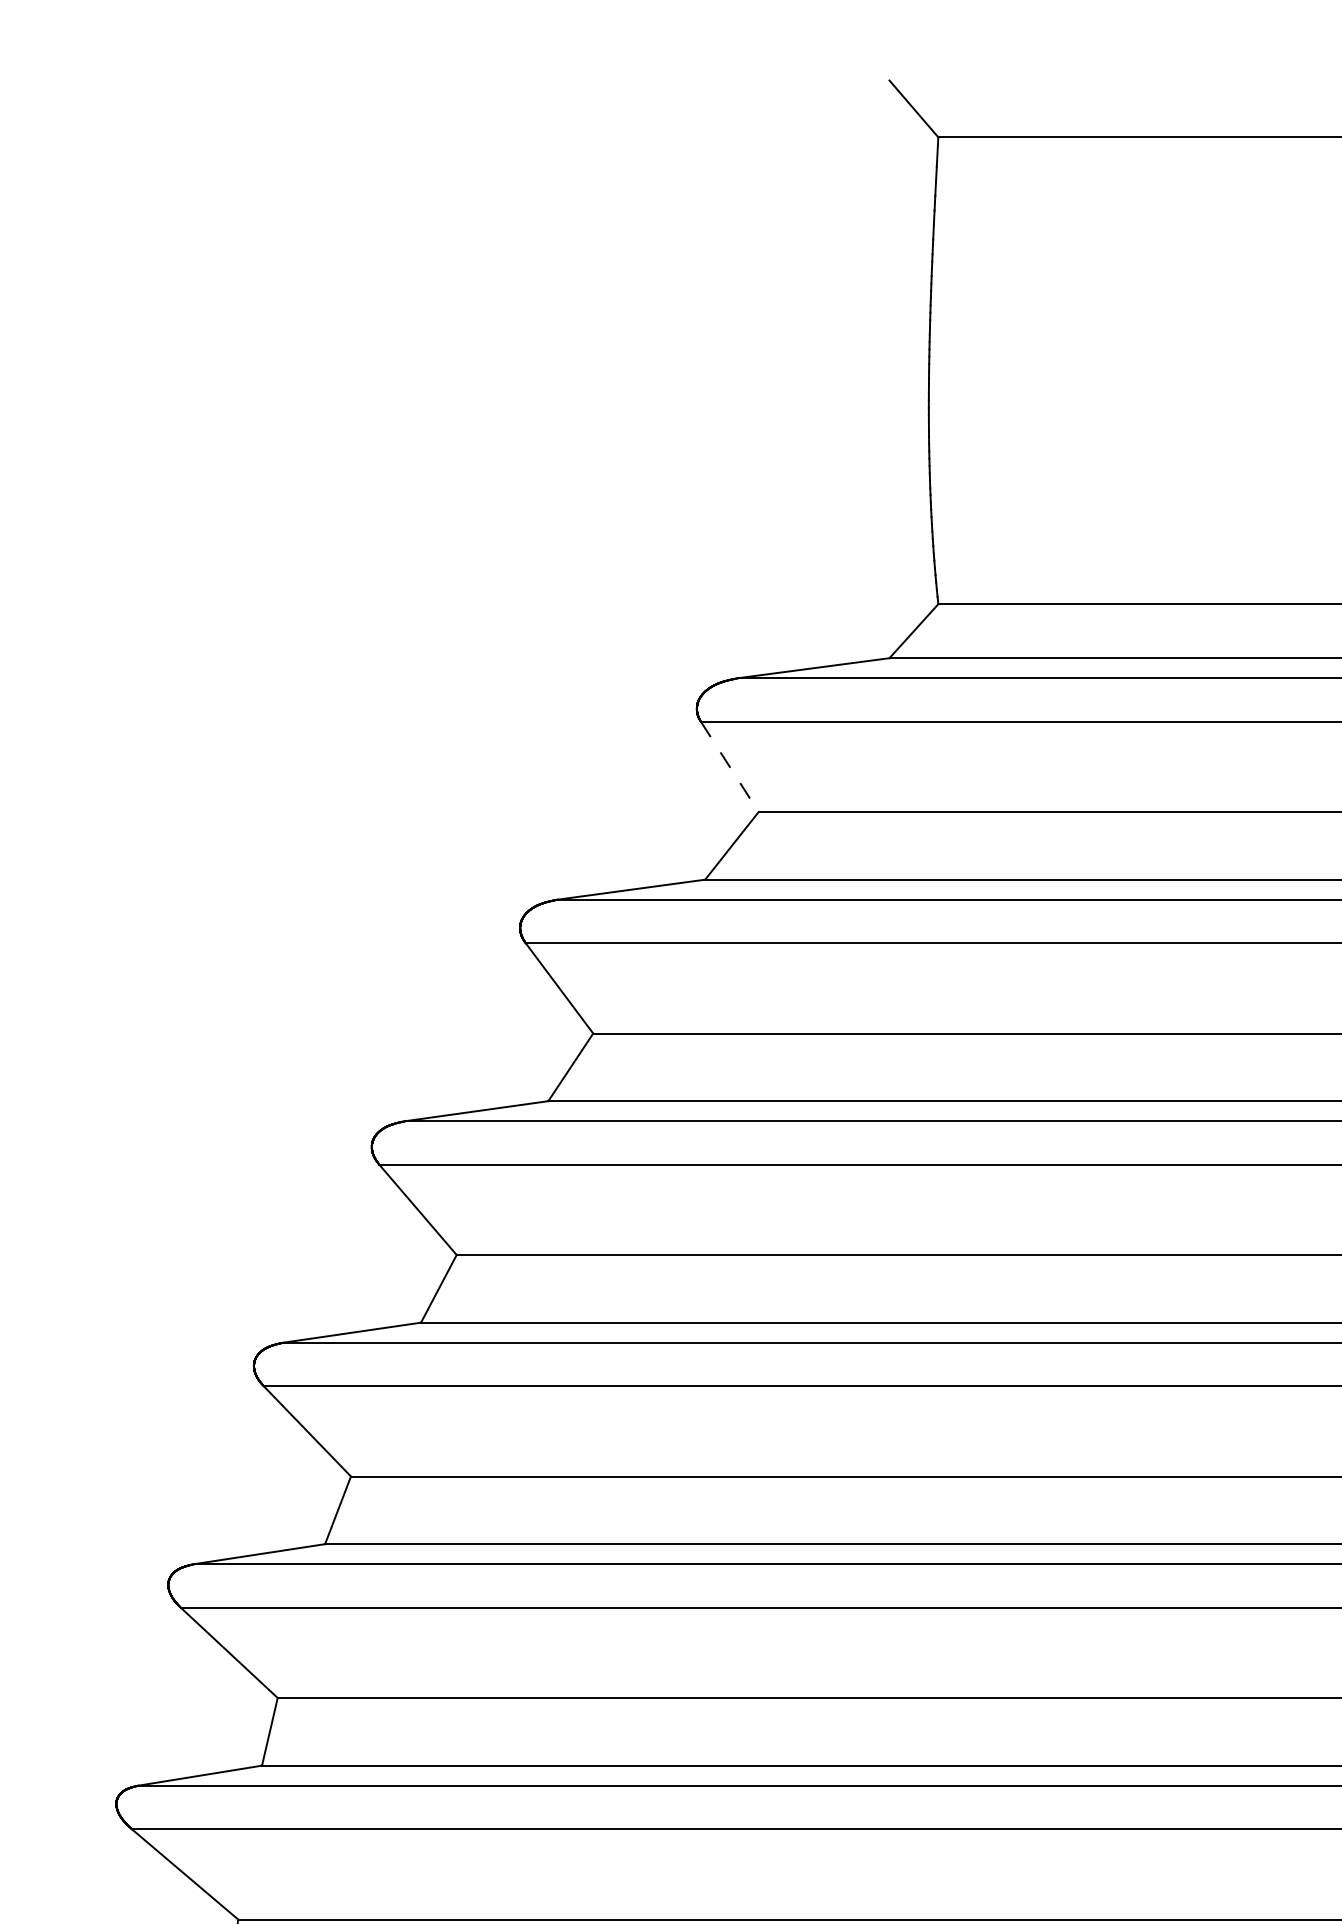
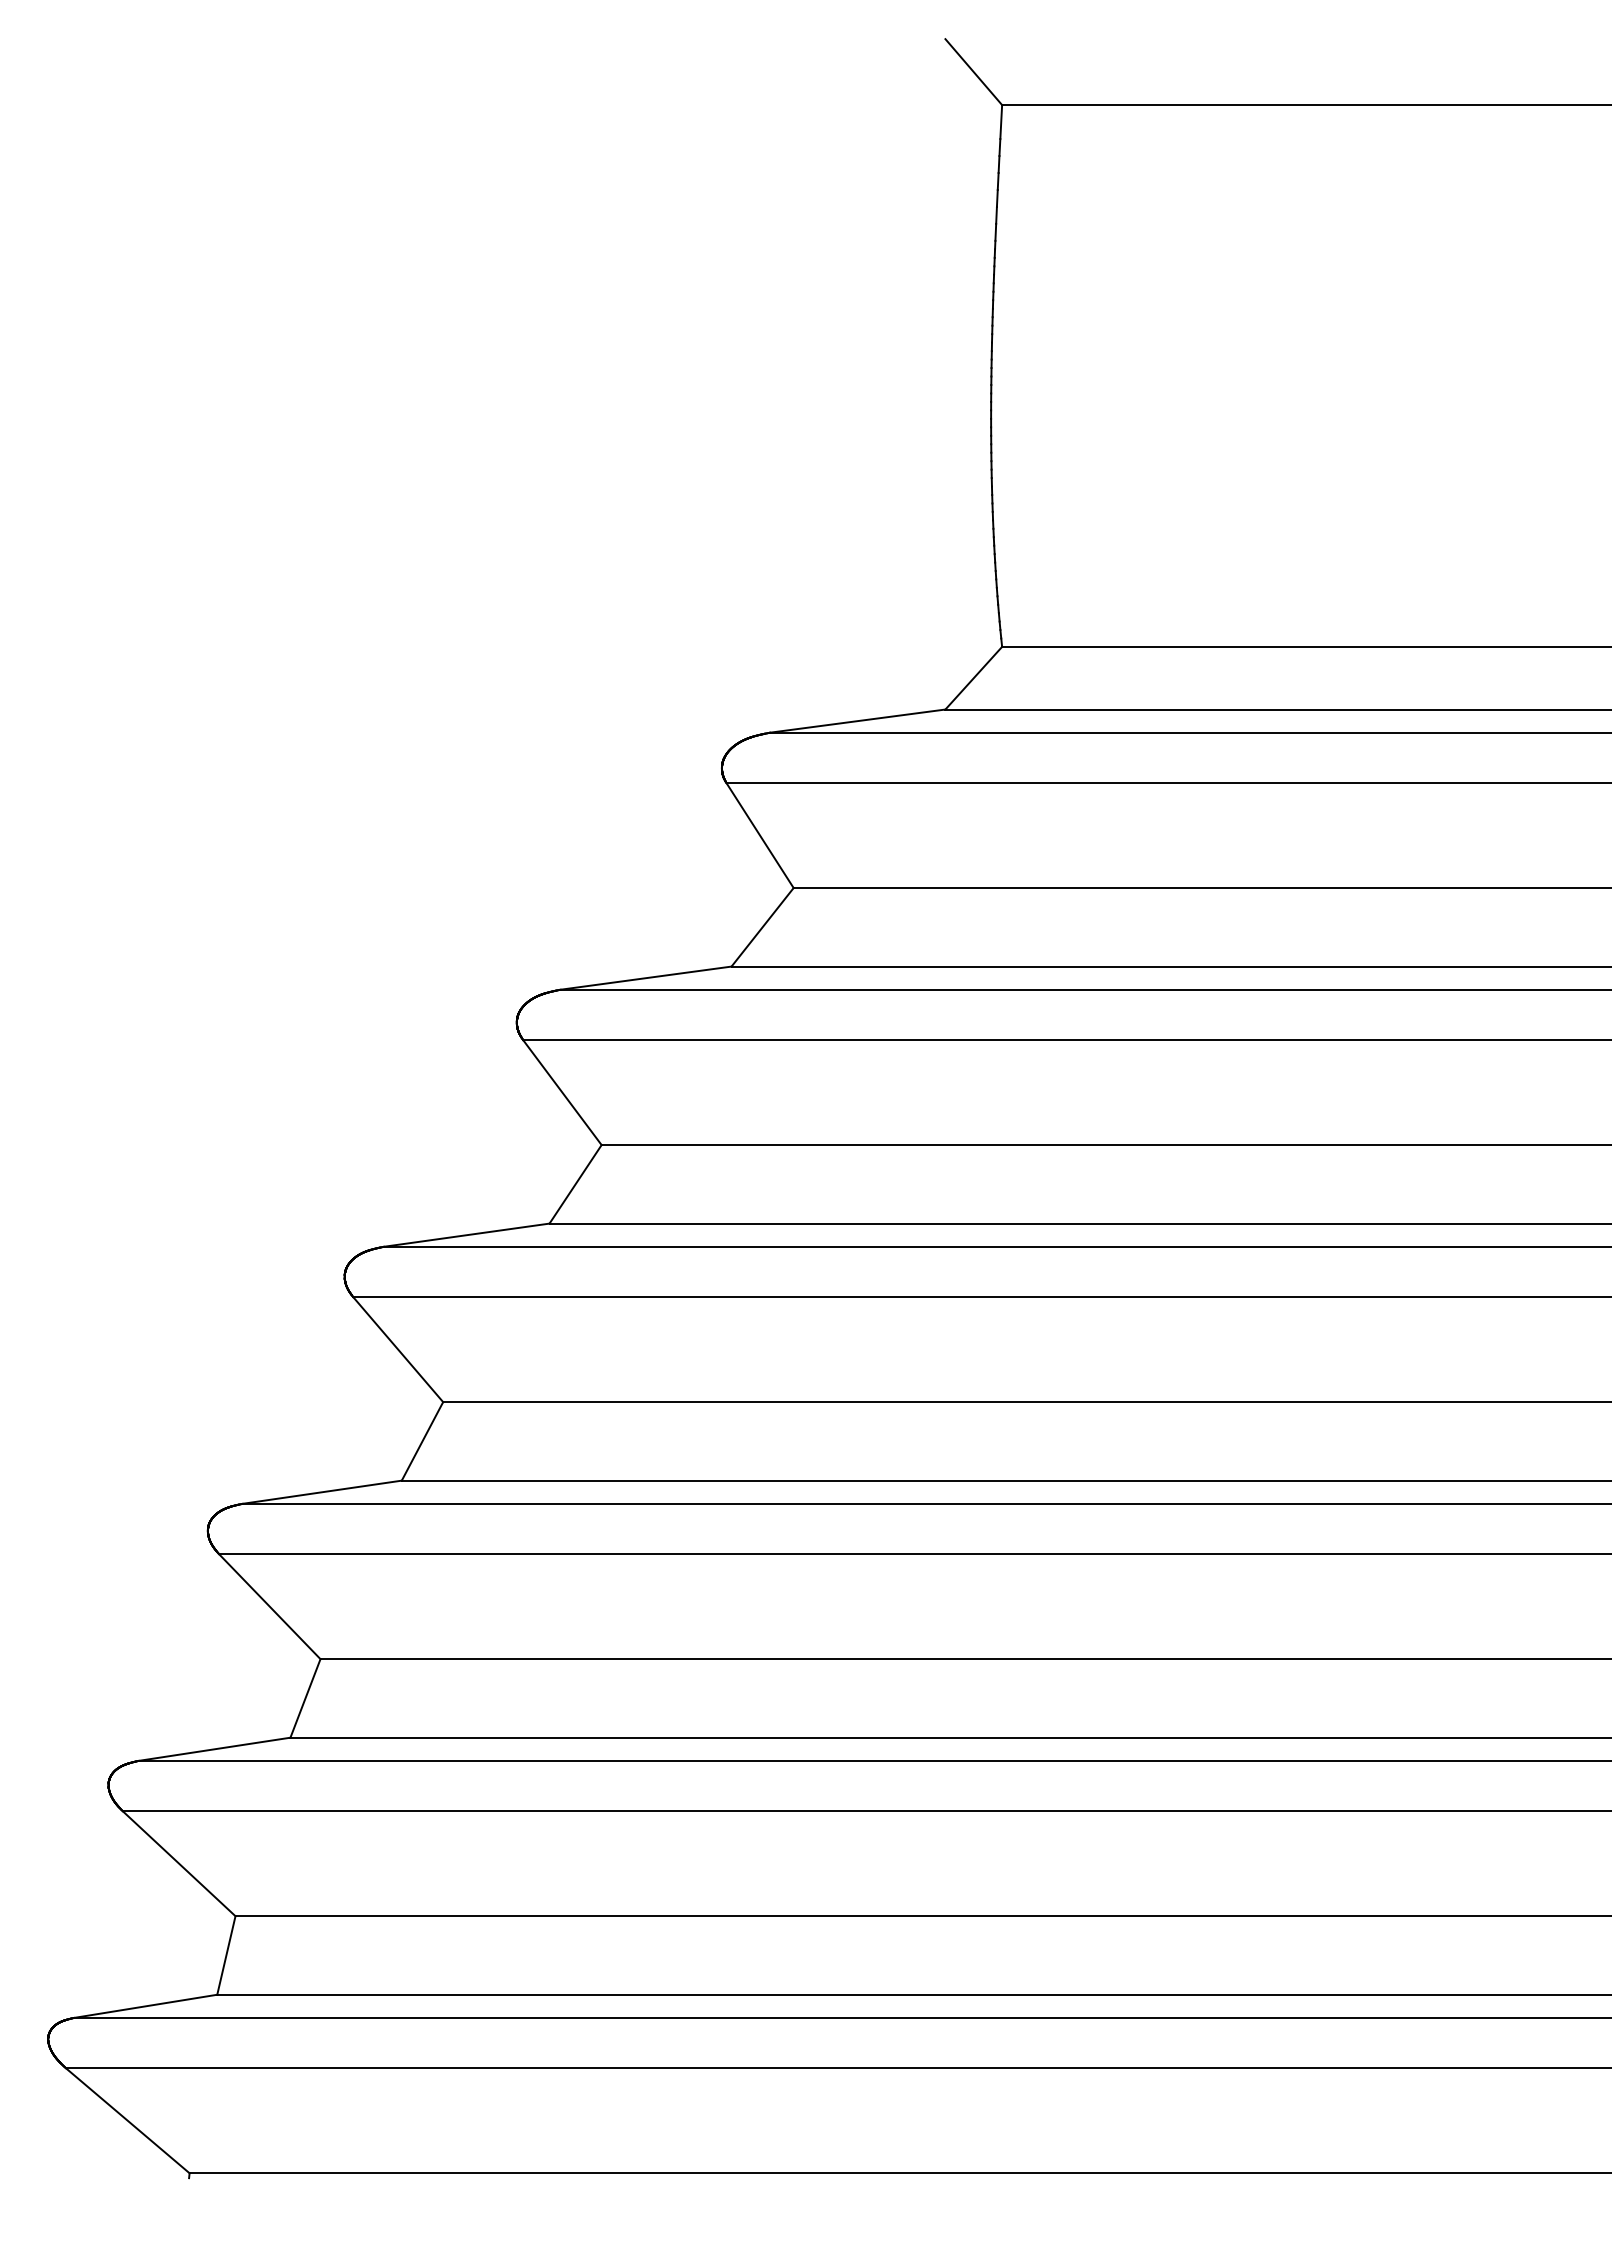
line: (730, 767) -> (760, 836), dashed -> solid

